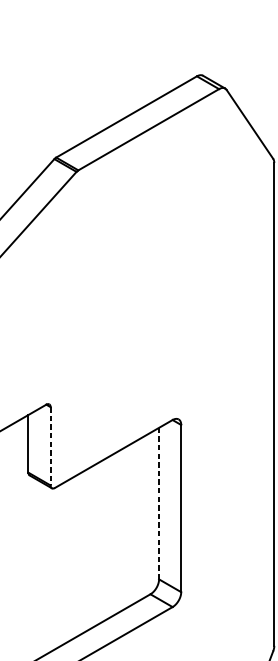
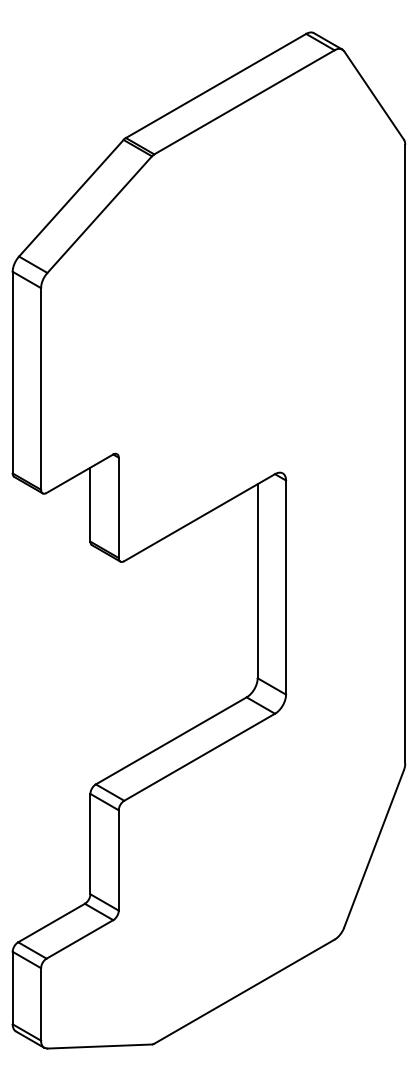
line: (50, 446) -> (118, 508), dashed -> solid
line: (158, 503) -> (257, 581), dashed -> solid

